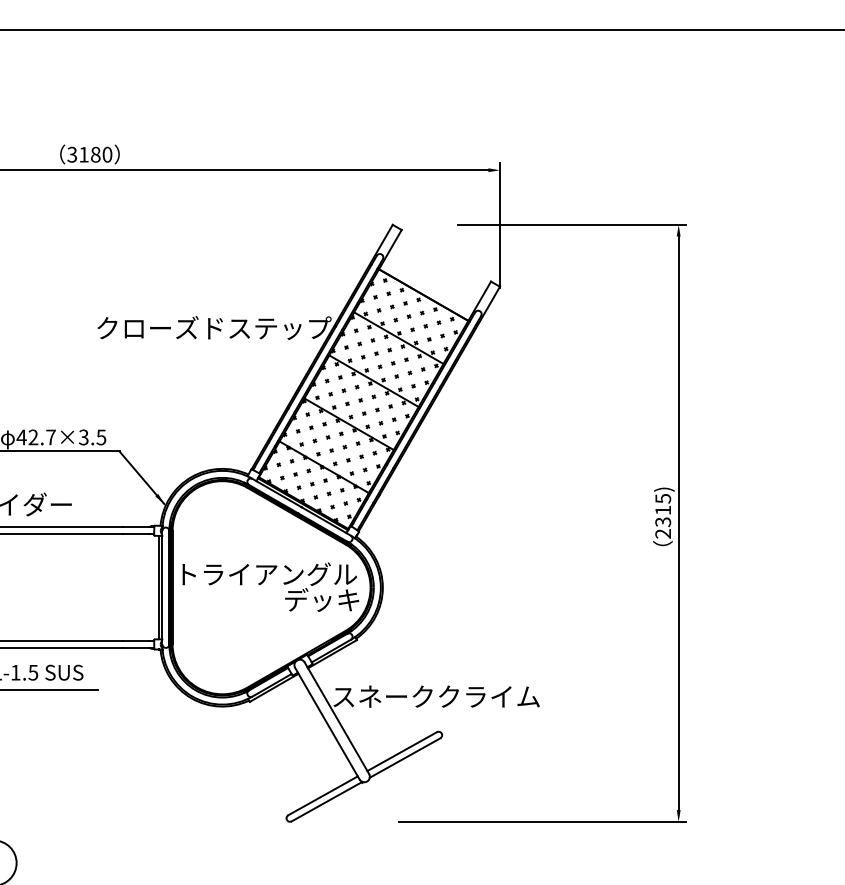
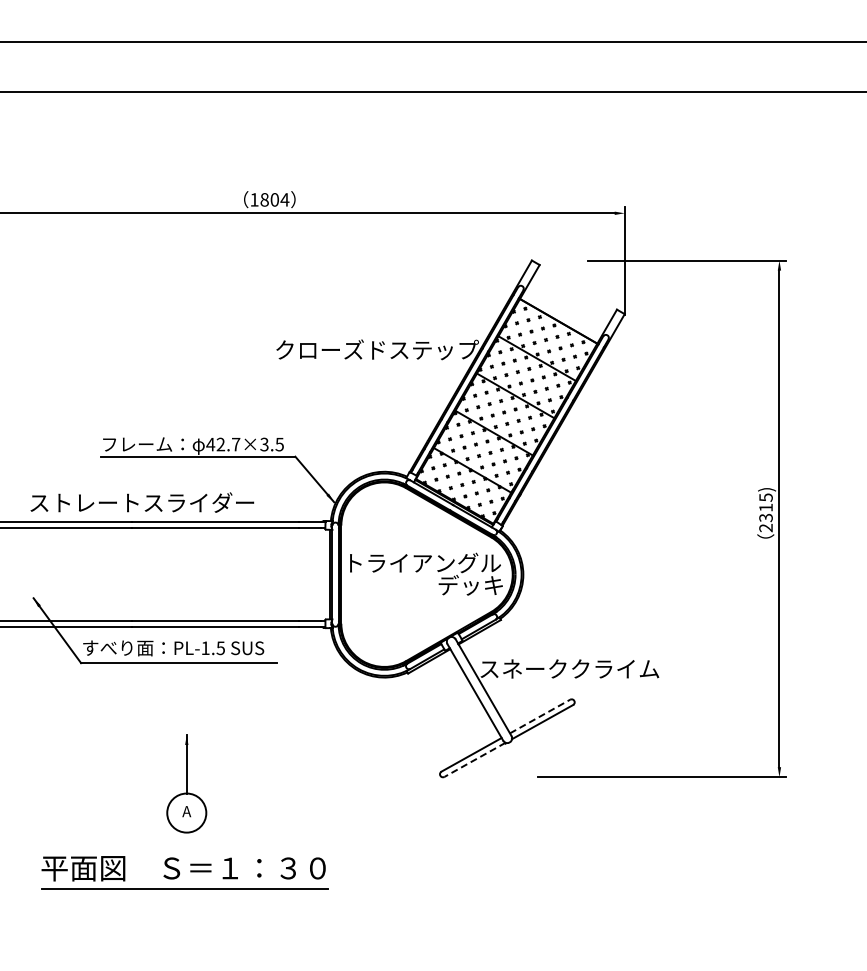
text: (89, 154) -> (269, 199), 3180 -> 1804
line: (402, 751) -> (540, 716), solid -> dashed
line: (327, 801) -> (475, 759), solid -> dashed

